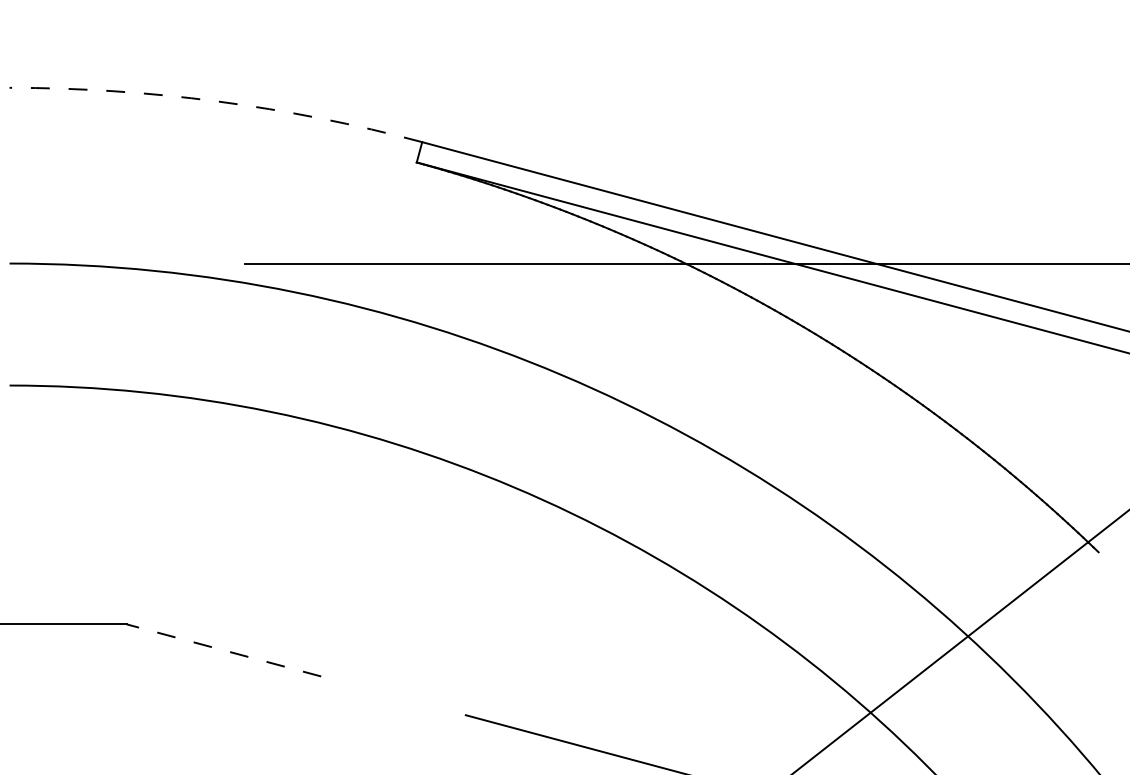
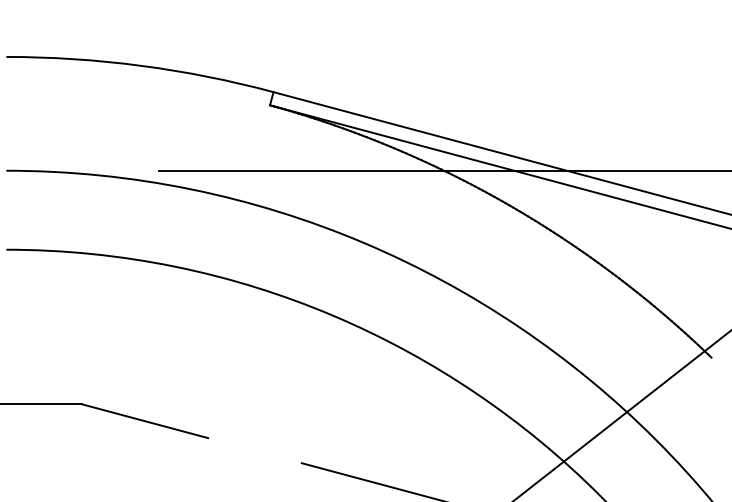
arc: (218, 101) -> (141, 65), dashed -> solid
line: (222, 650) -> (144, 421), dashed -> solid

